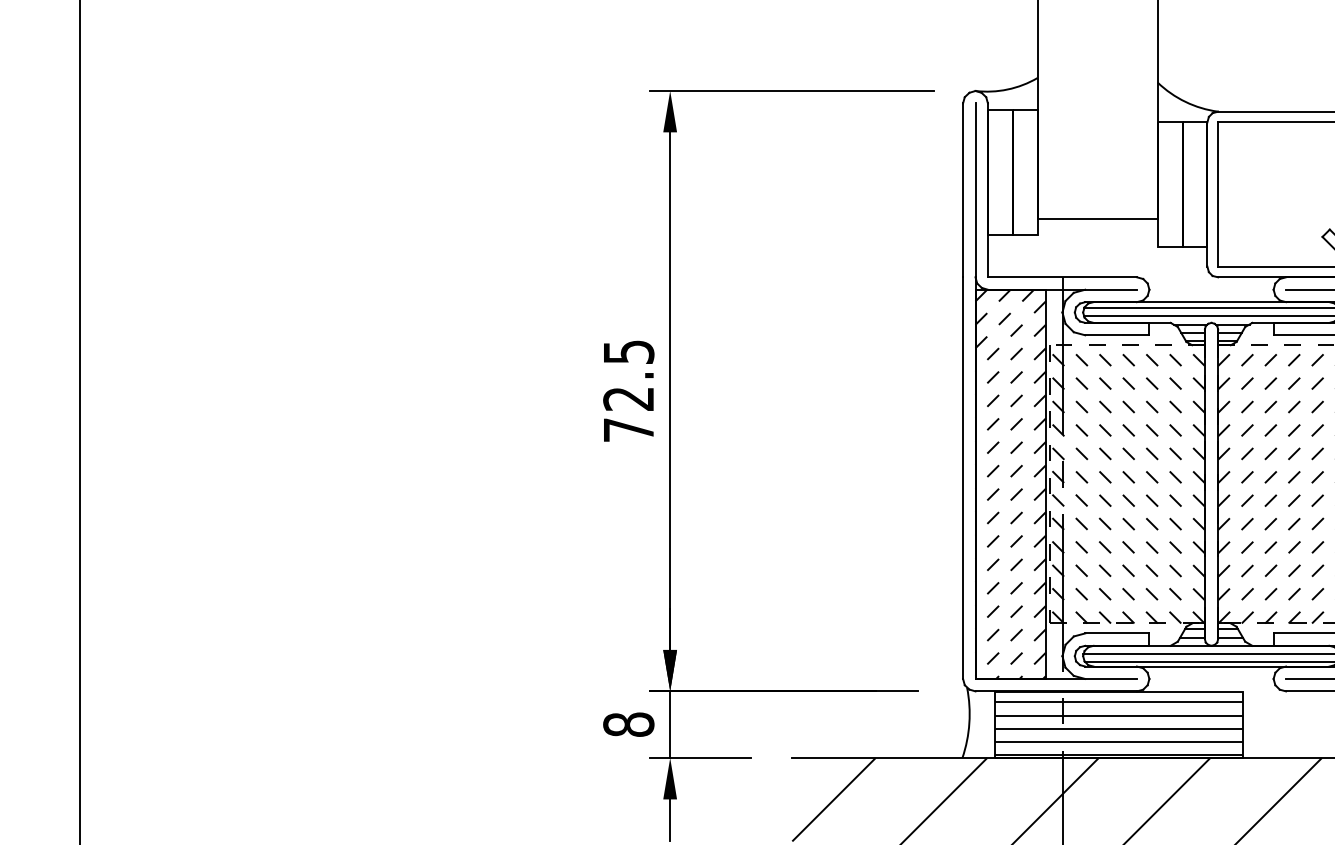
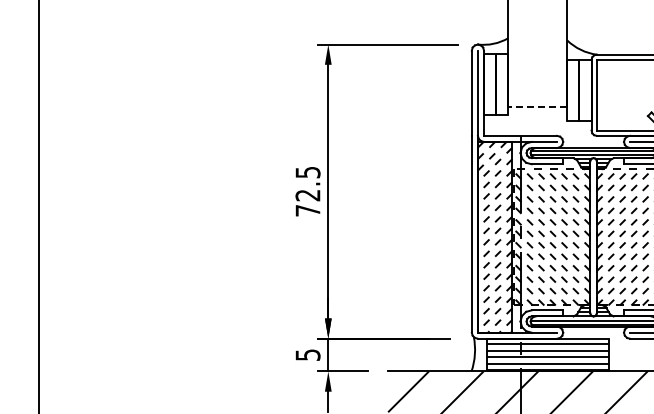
line: (1097, 219) -> (537, 107), solid -> dashed
text: (627, 725) -> (307, 355), 8 -> 5

